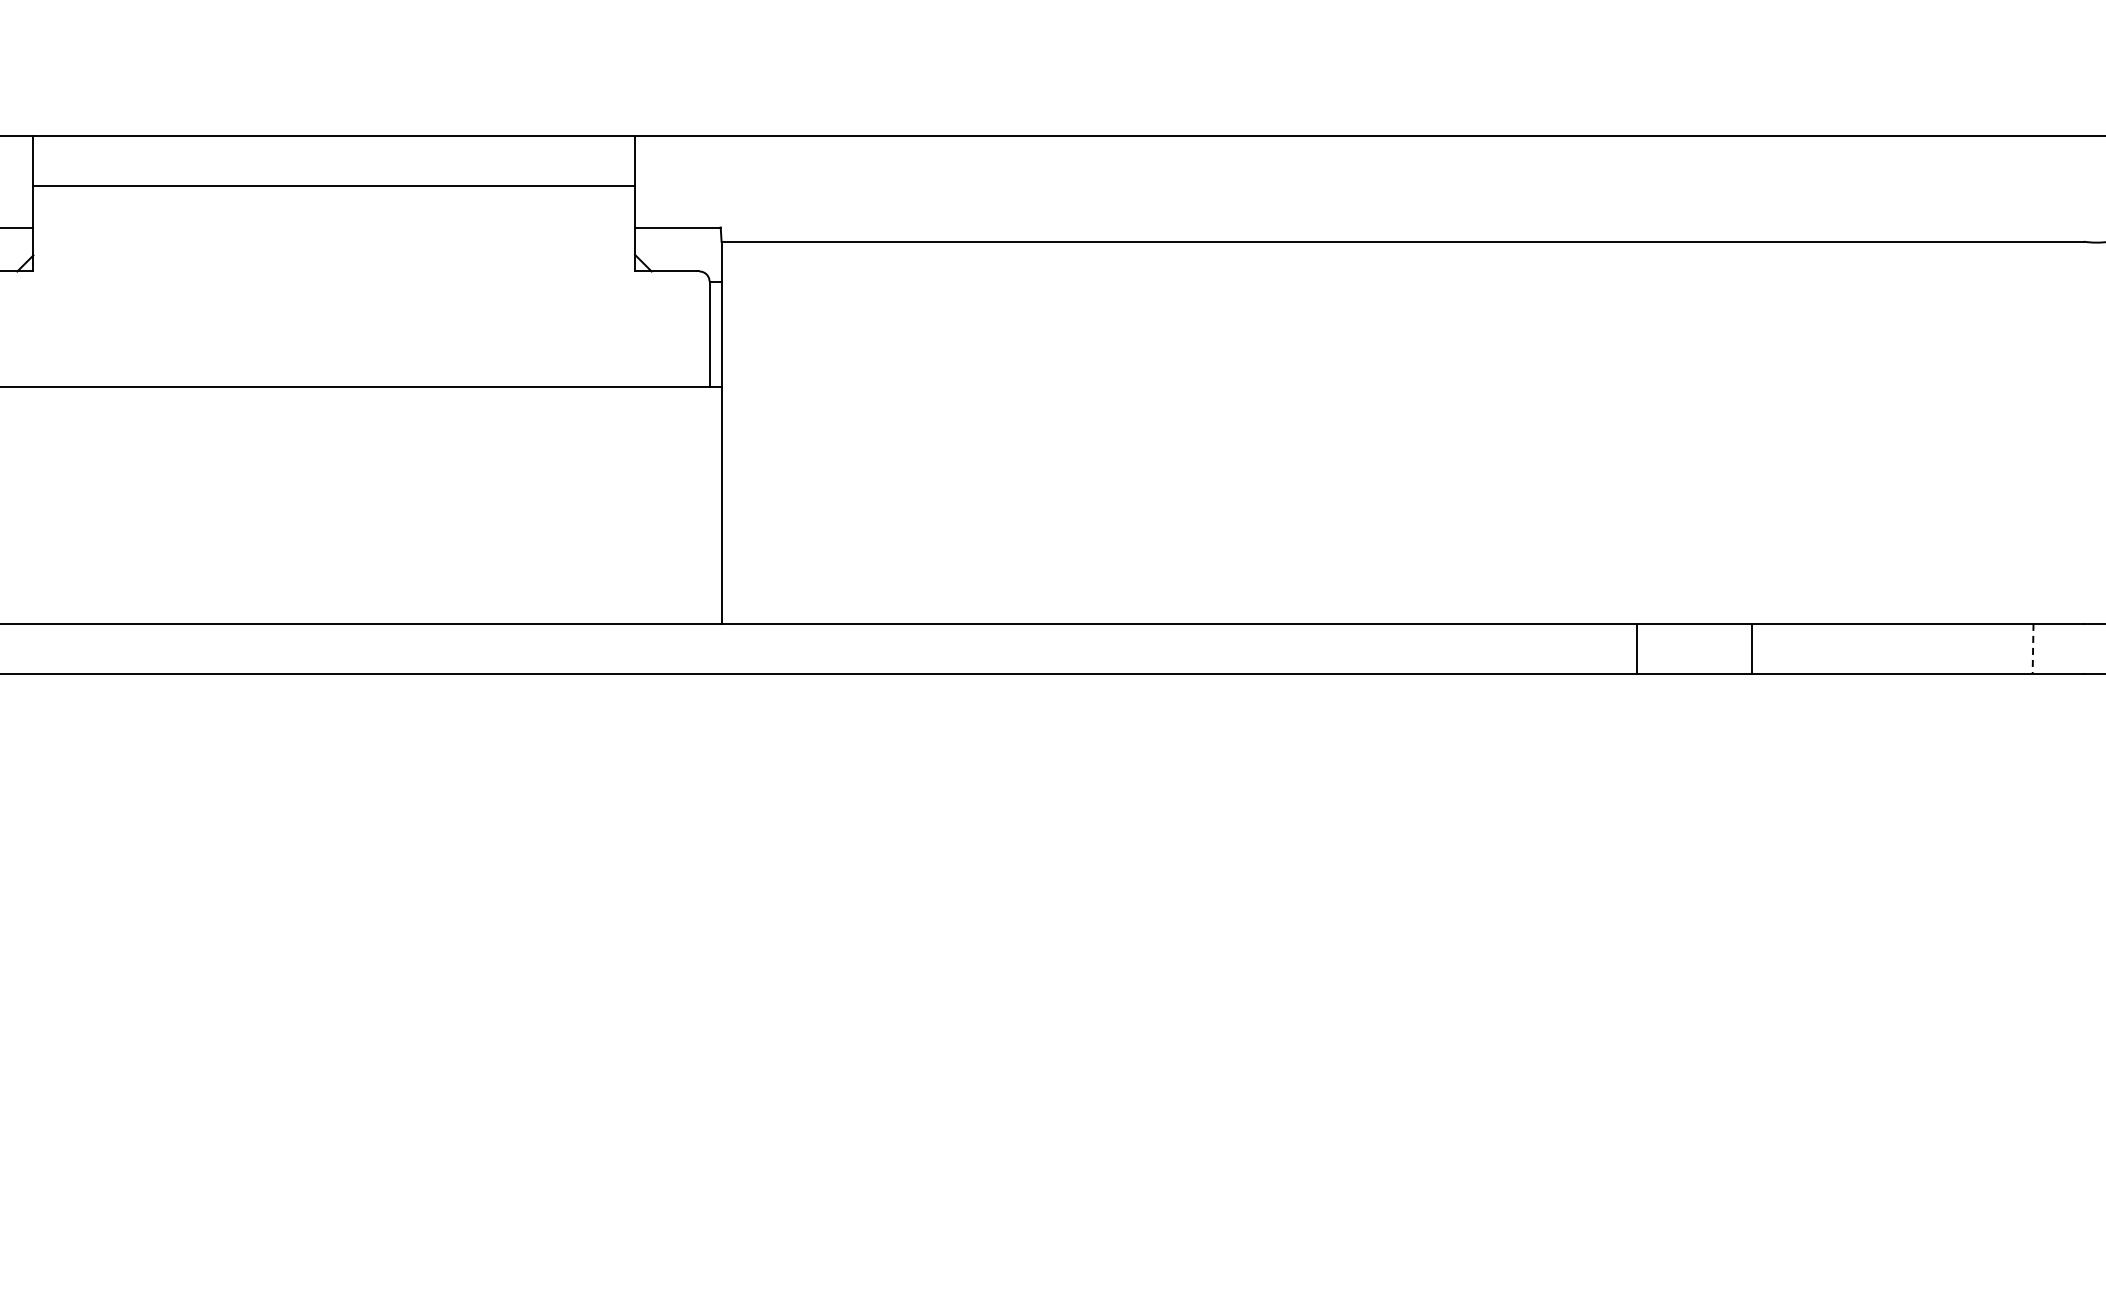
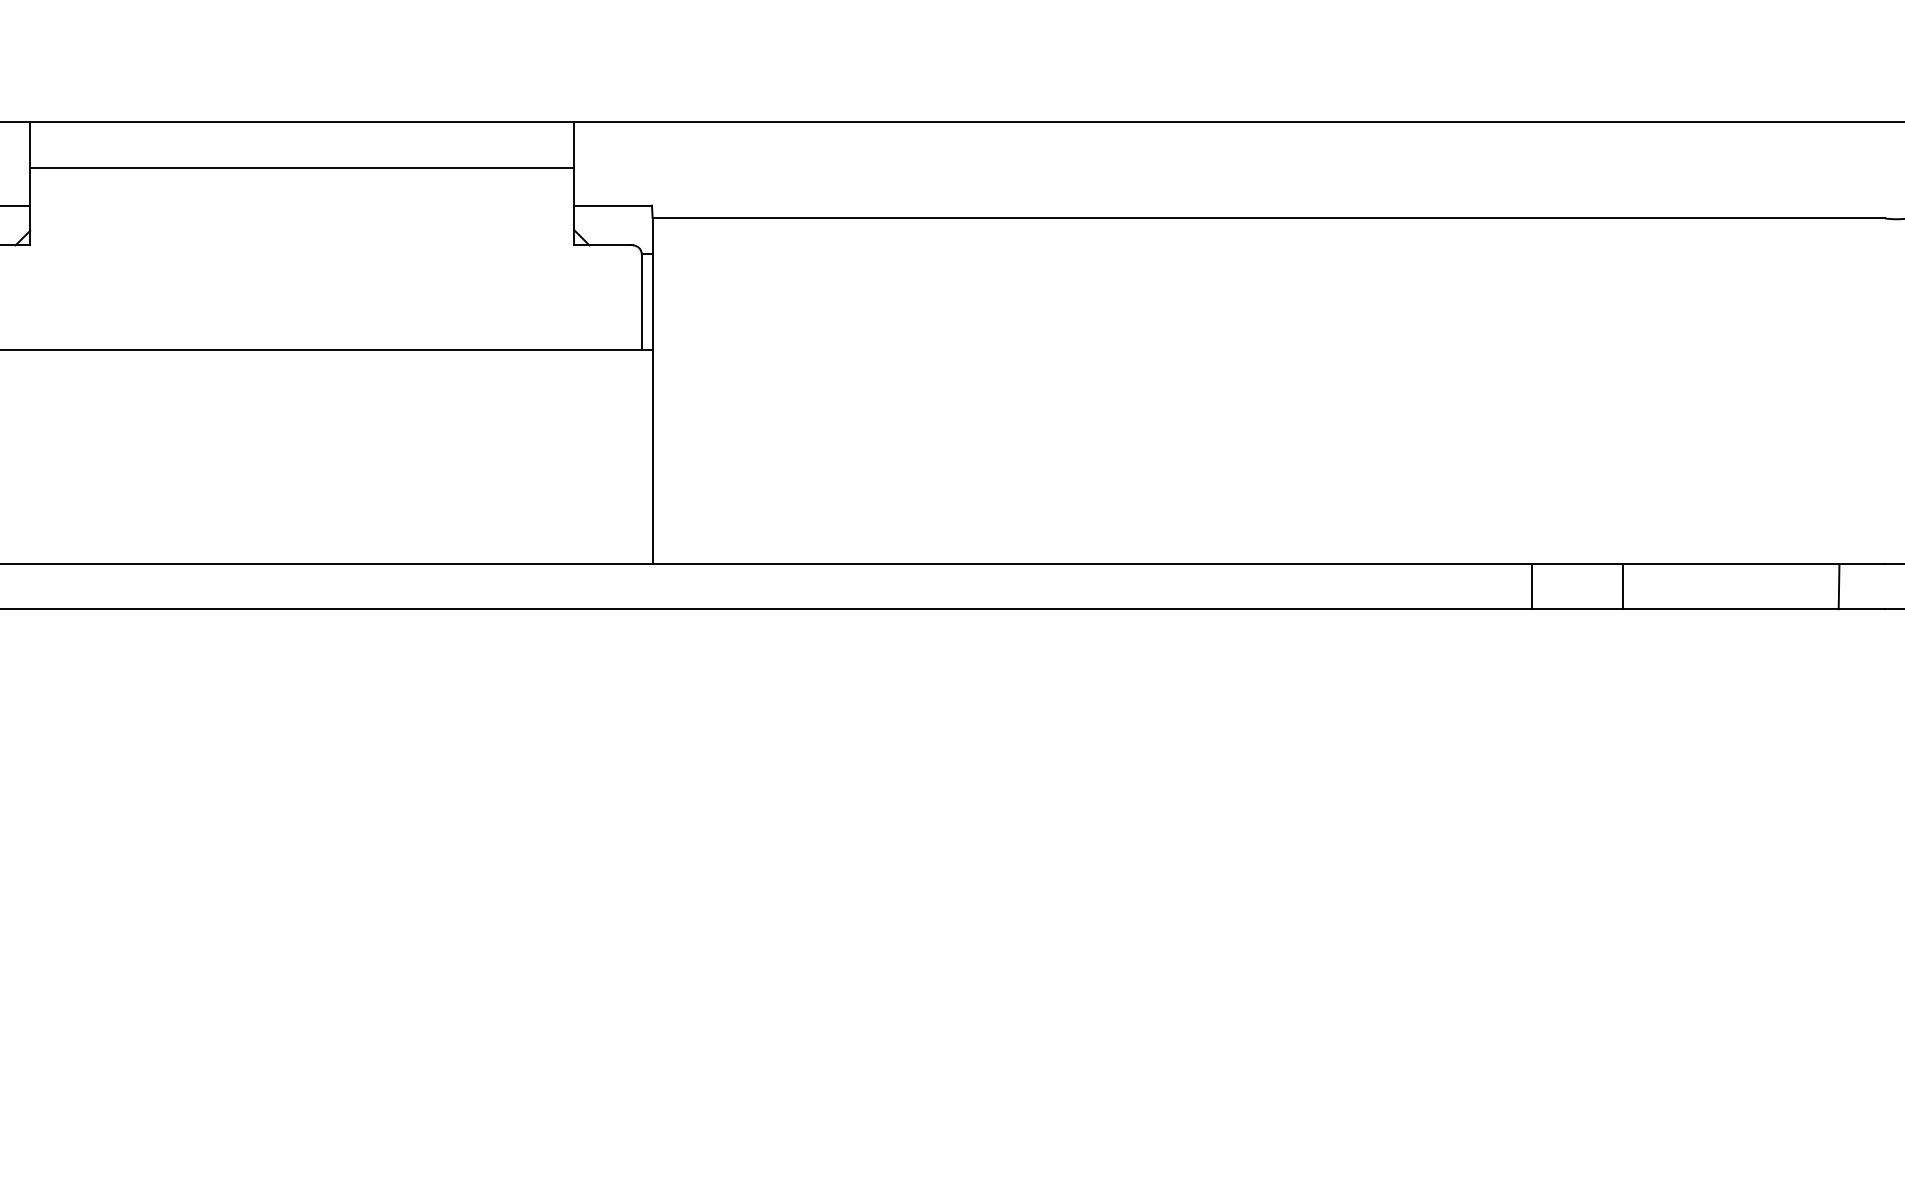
line: (1636, 648) -> (1531, 586), moved
line: (1752, 648) -> (1623, 586), moved
line: (2033, 648) -> (1839, 586), dashed -> solid

